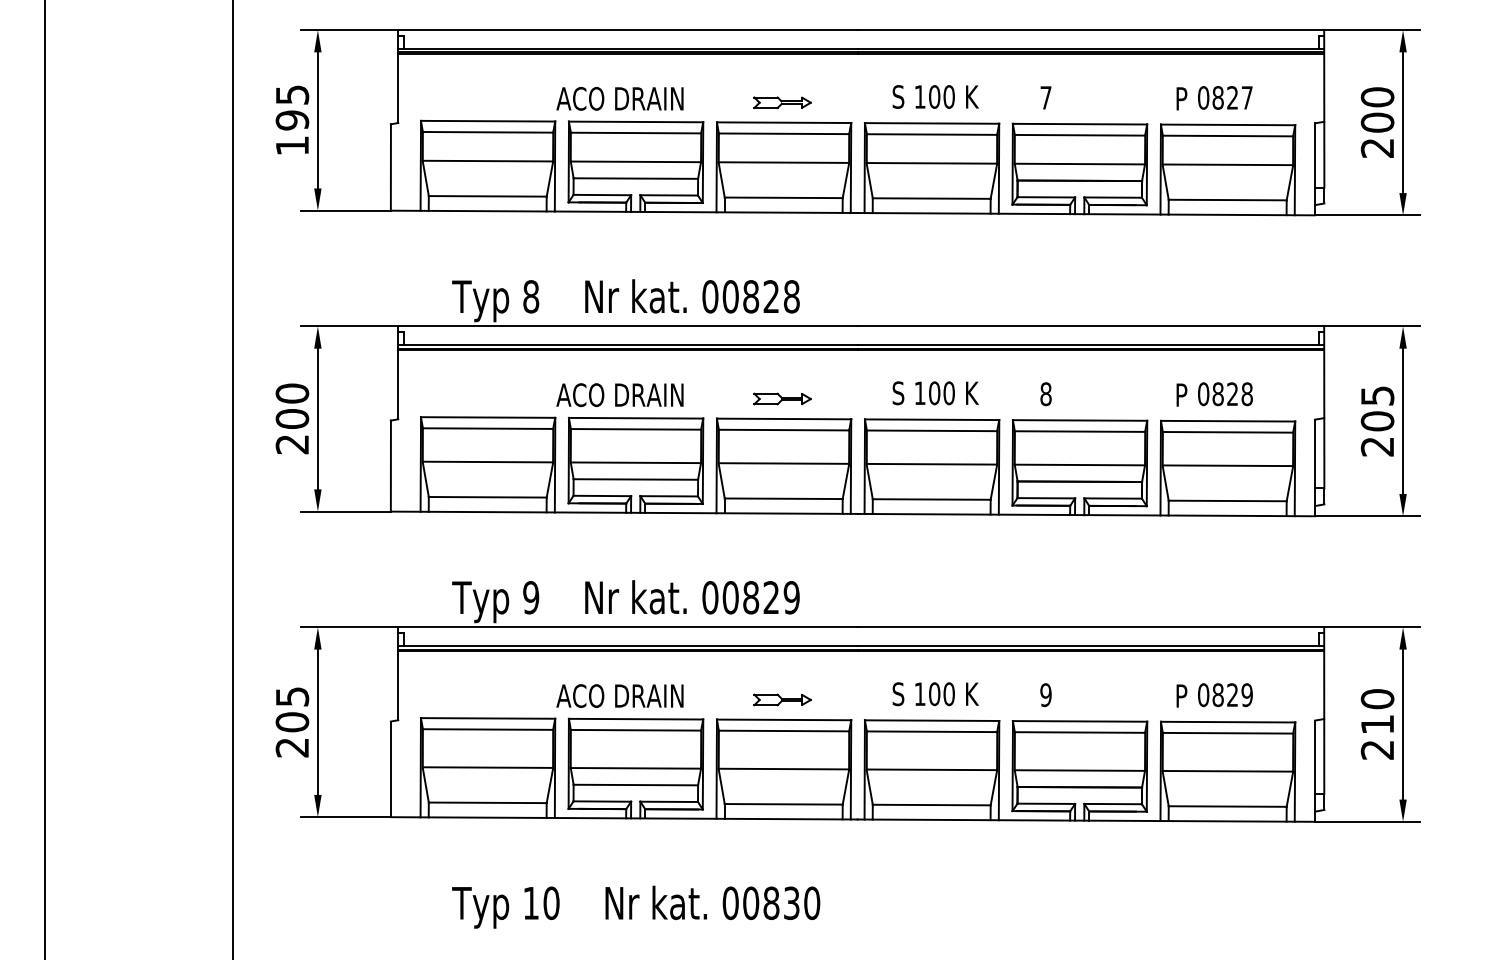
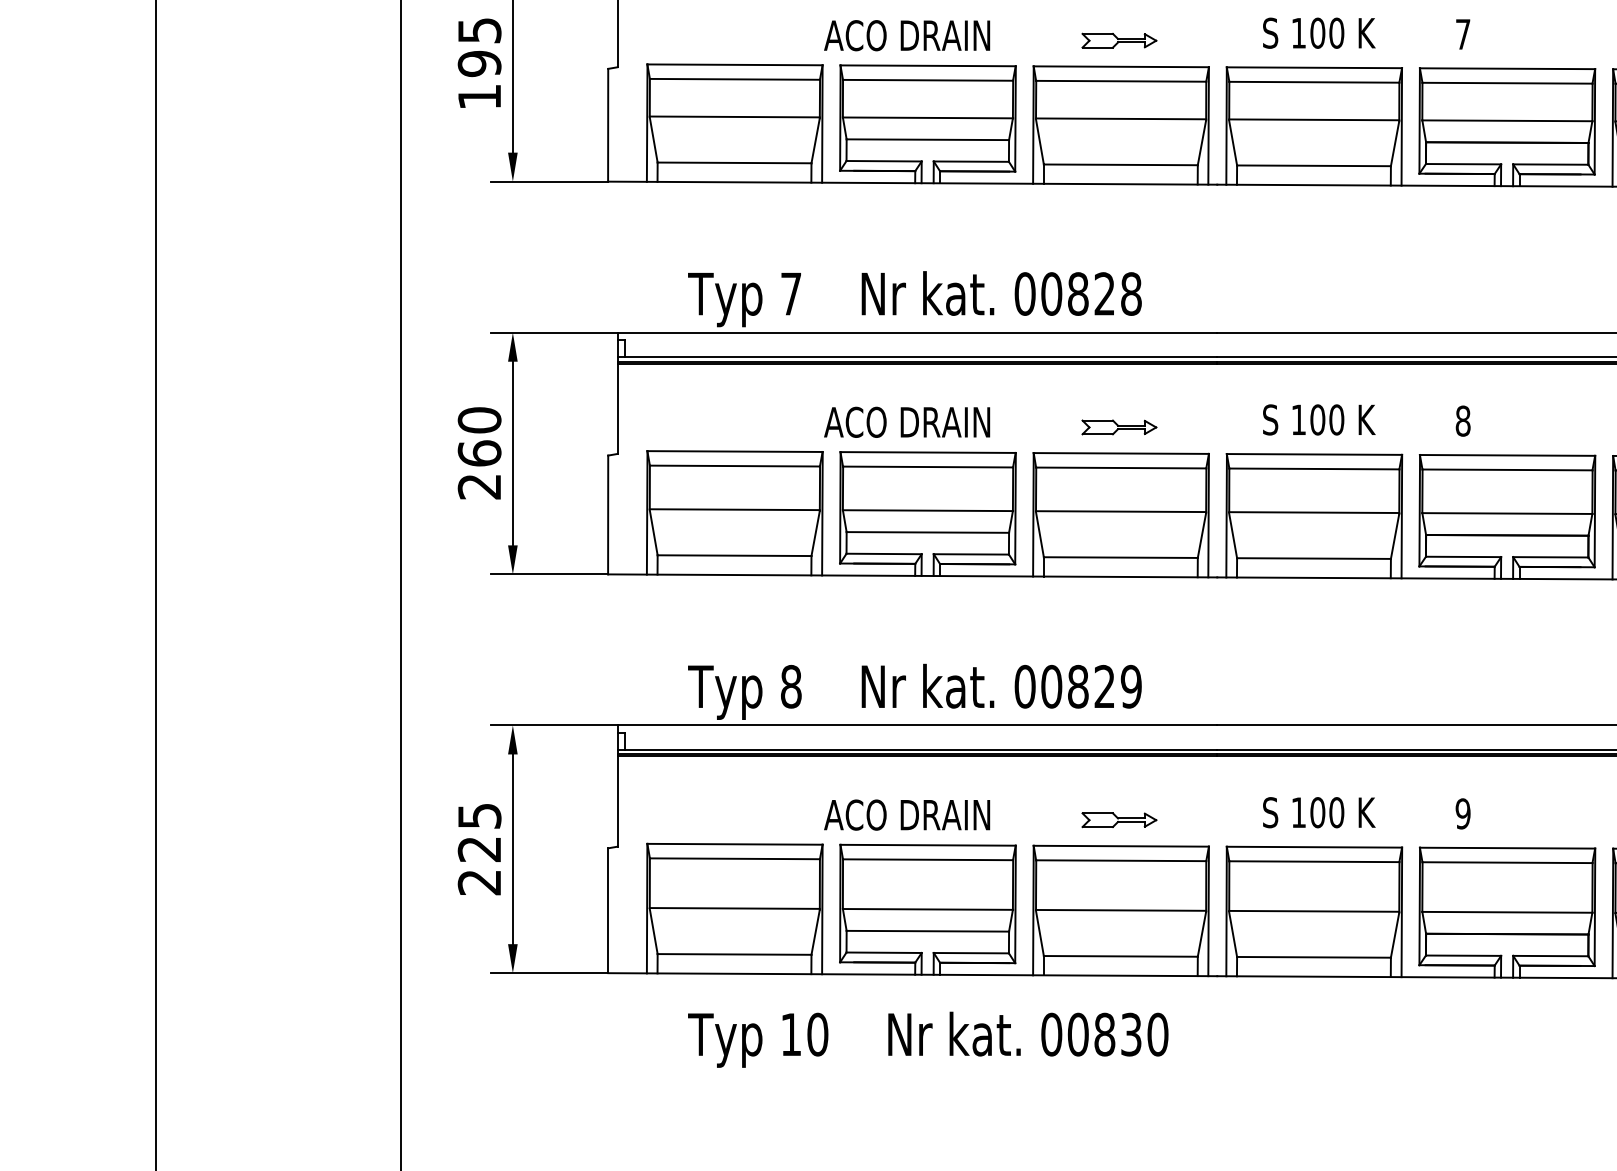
text: (531, 296) -> (791, 293), 8 -> 7
text: (291, 418) -> (478, 452), 200 -> 260
text: (531, 597) -> (791, 686), 9 -> 8
text: (292, 722) -> (479, 849), 205 -> 225
text: (636, 906) -> (928, 1038), moved

